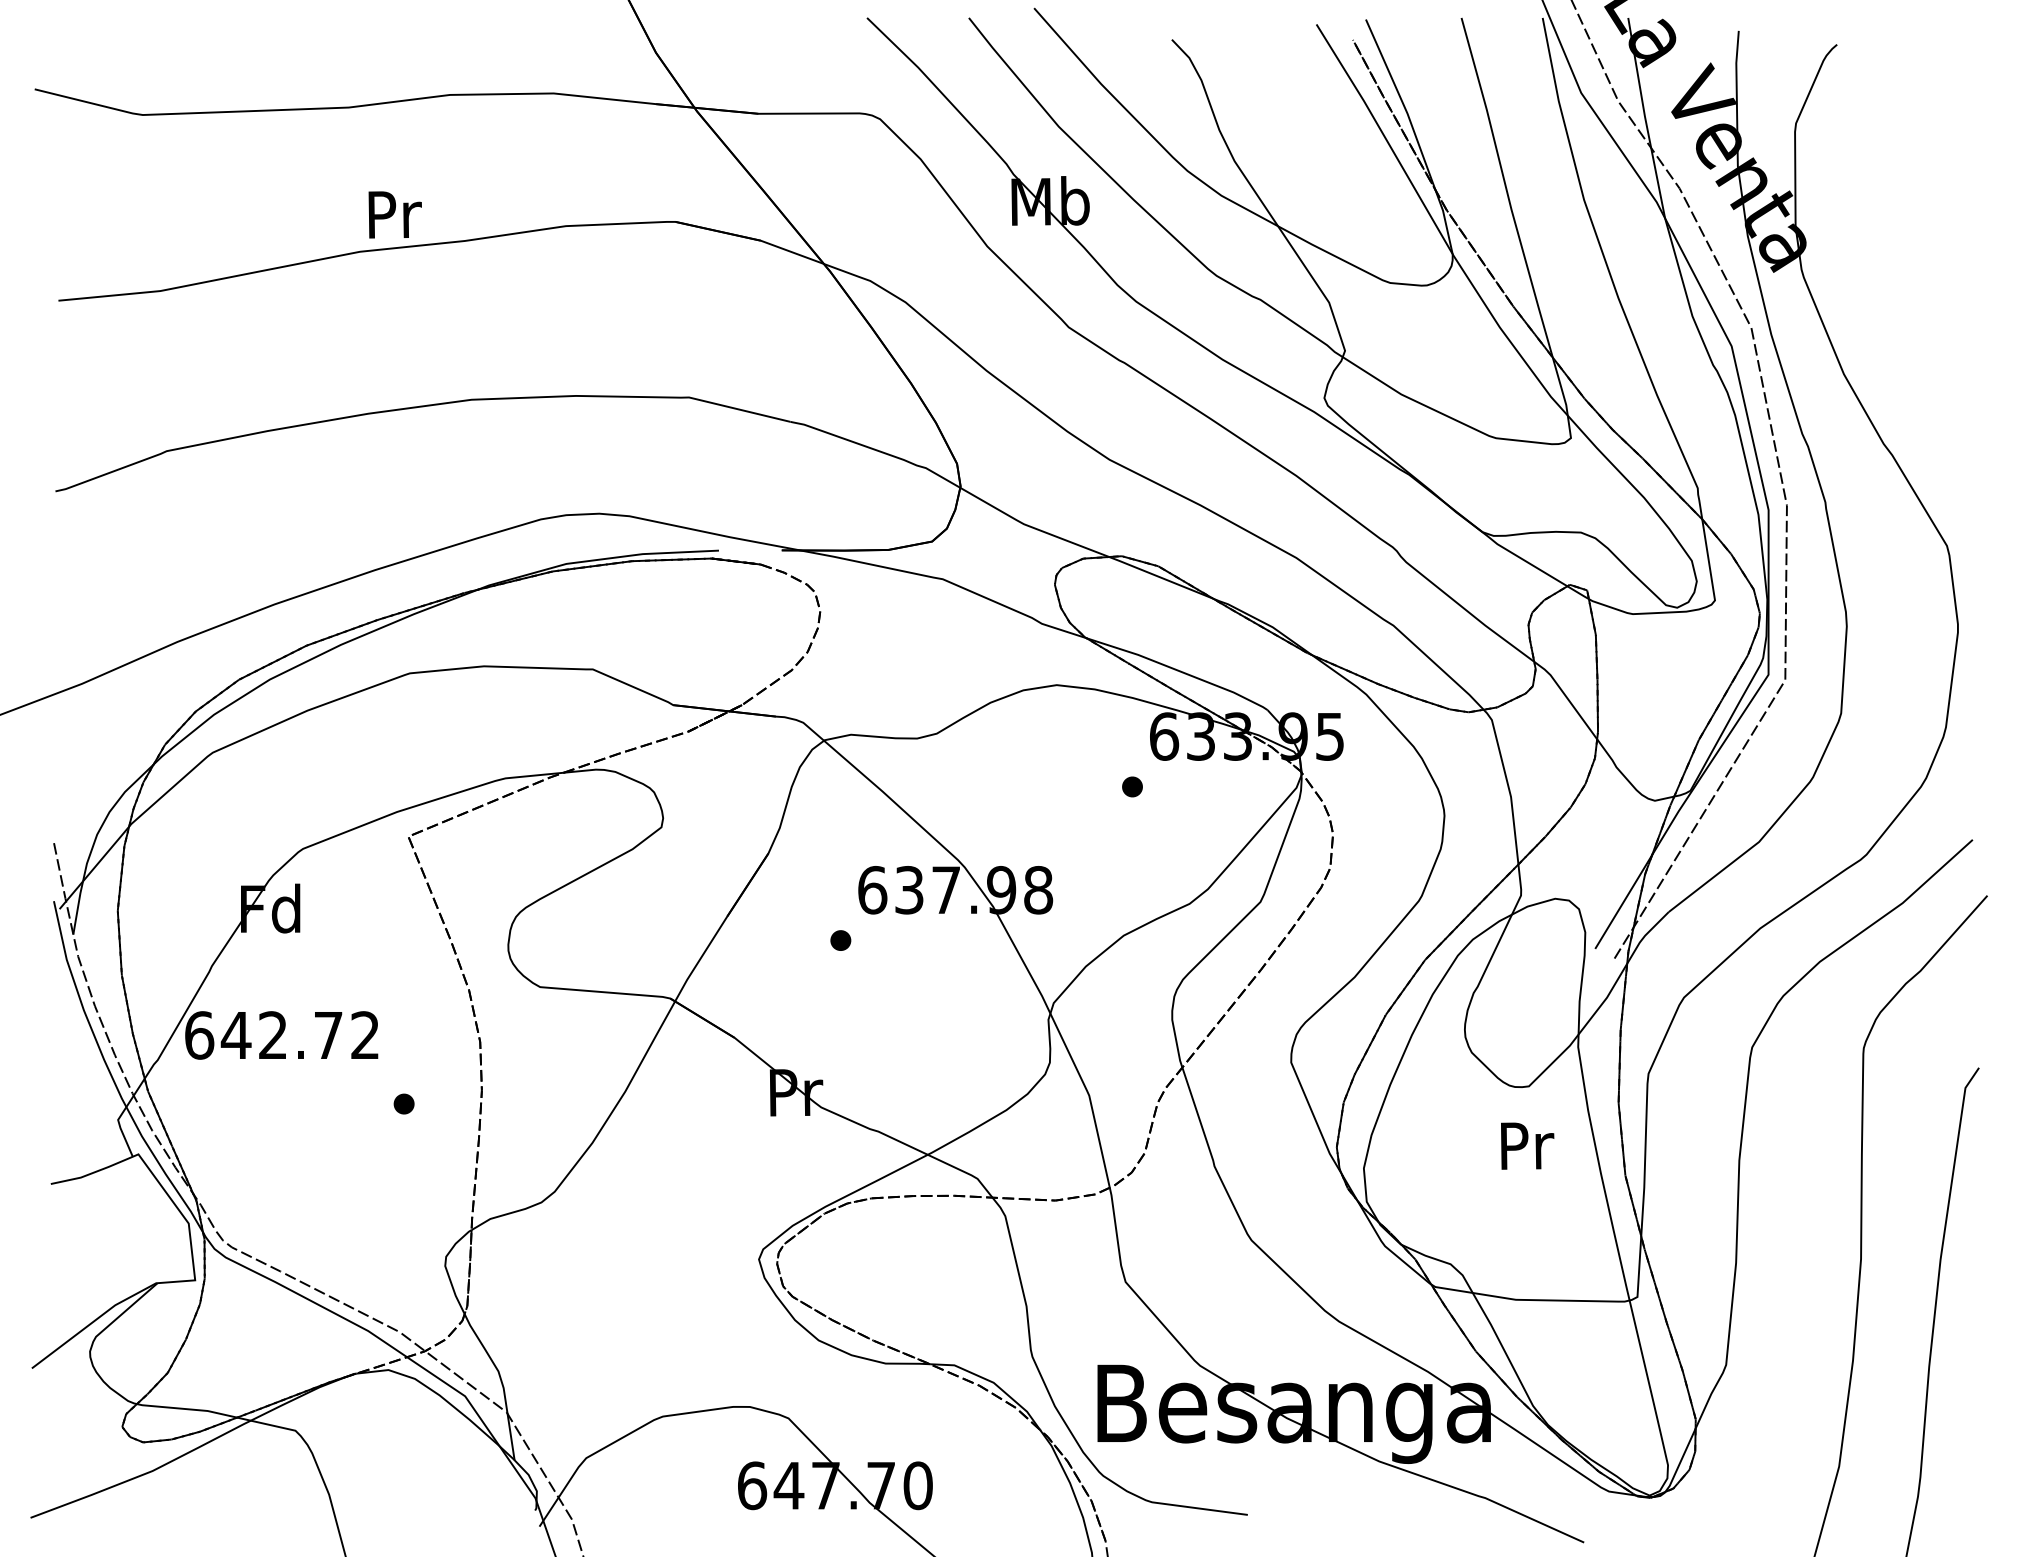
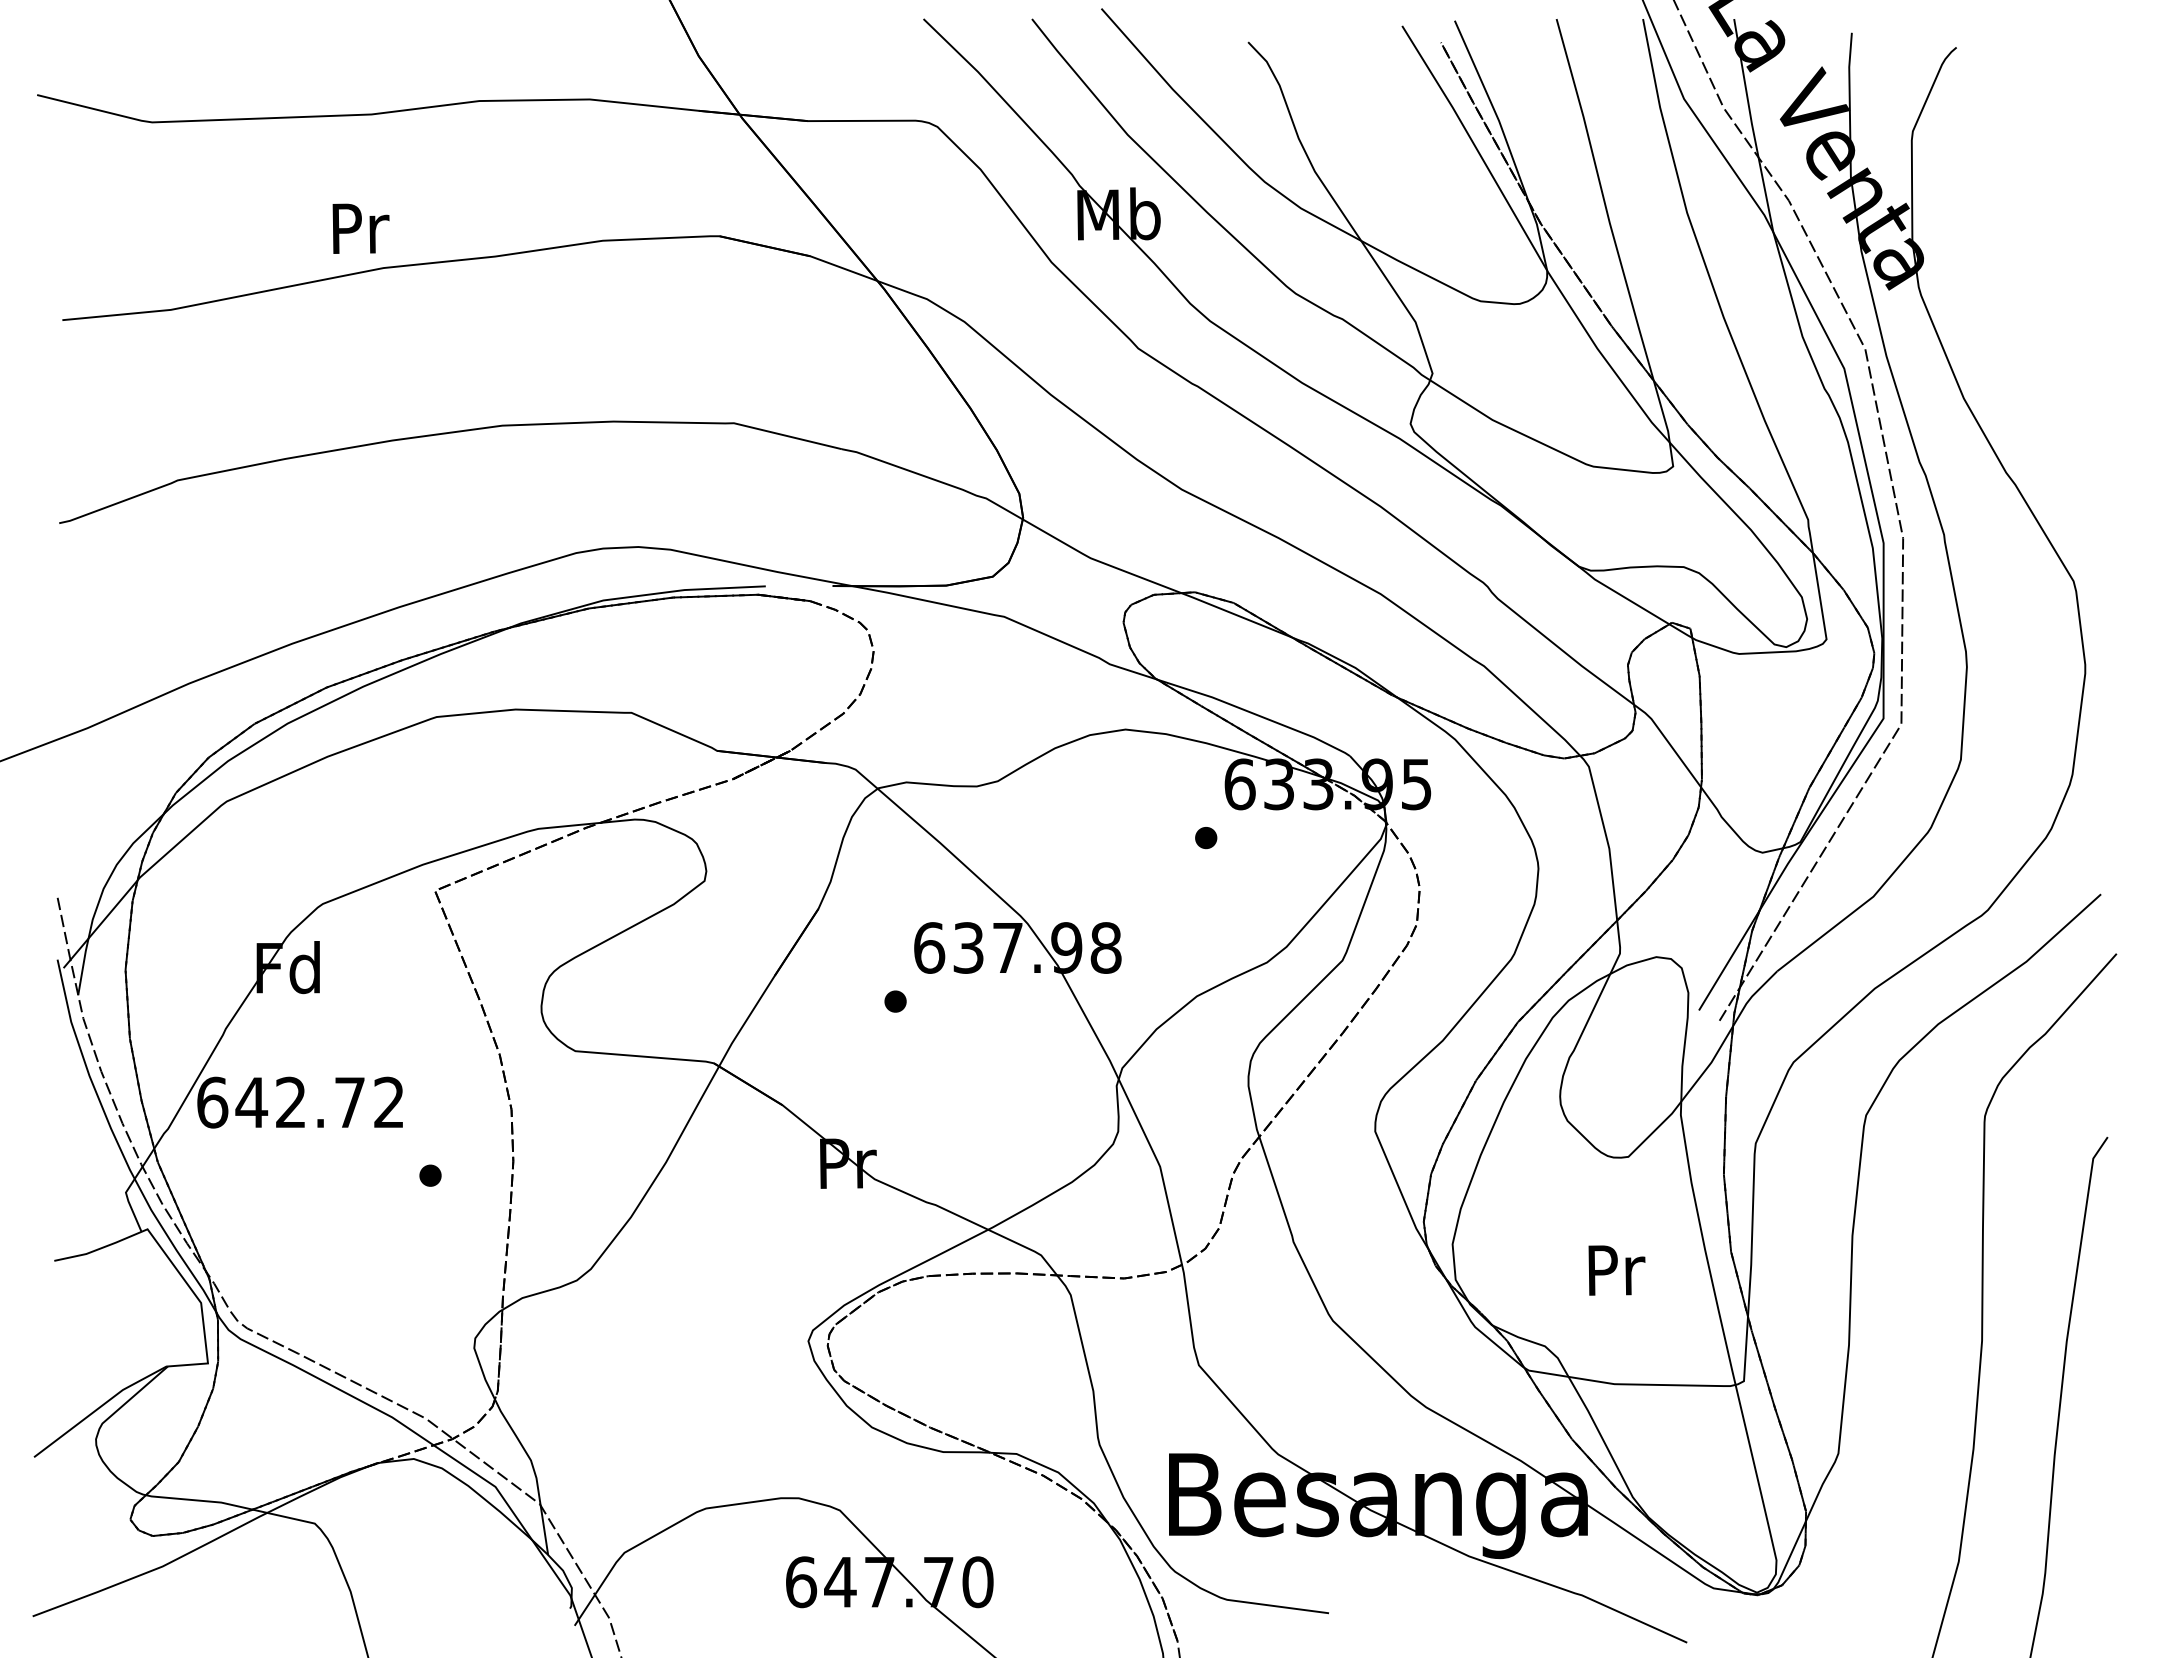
text: (394, 214) -> (360, 228), moved
text: (1527, 1146) -> (1616, 1270), moved

